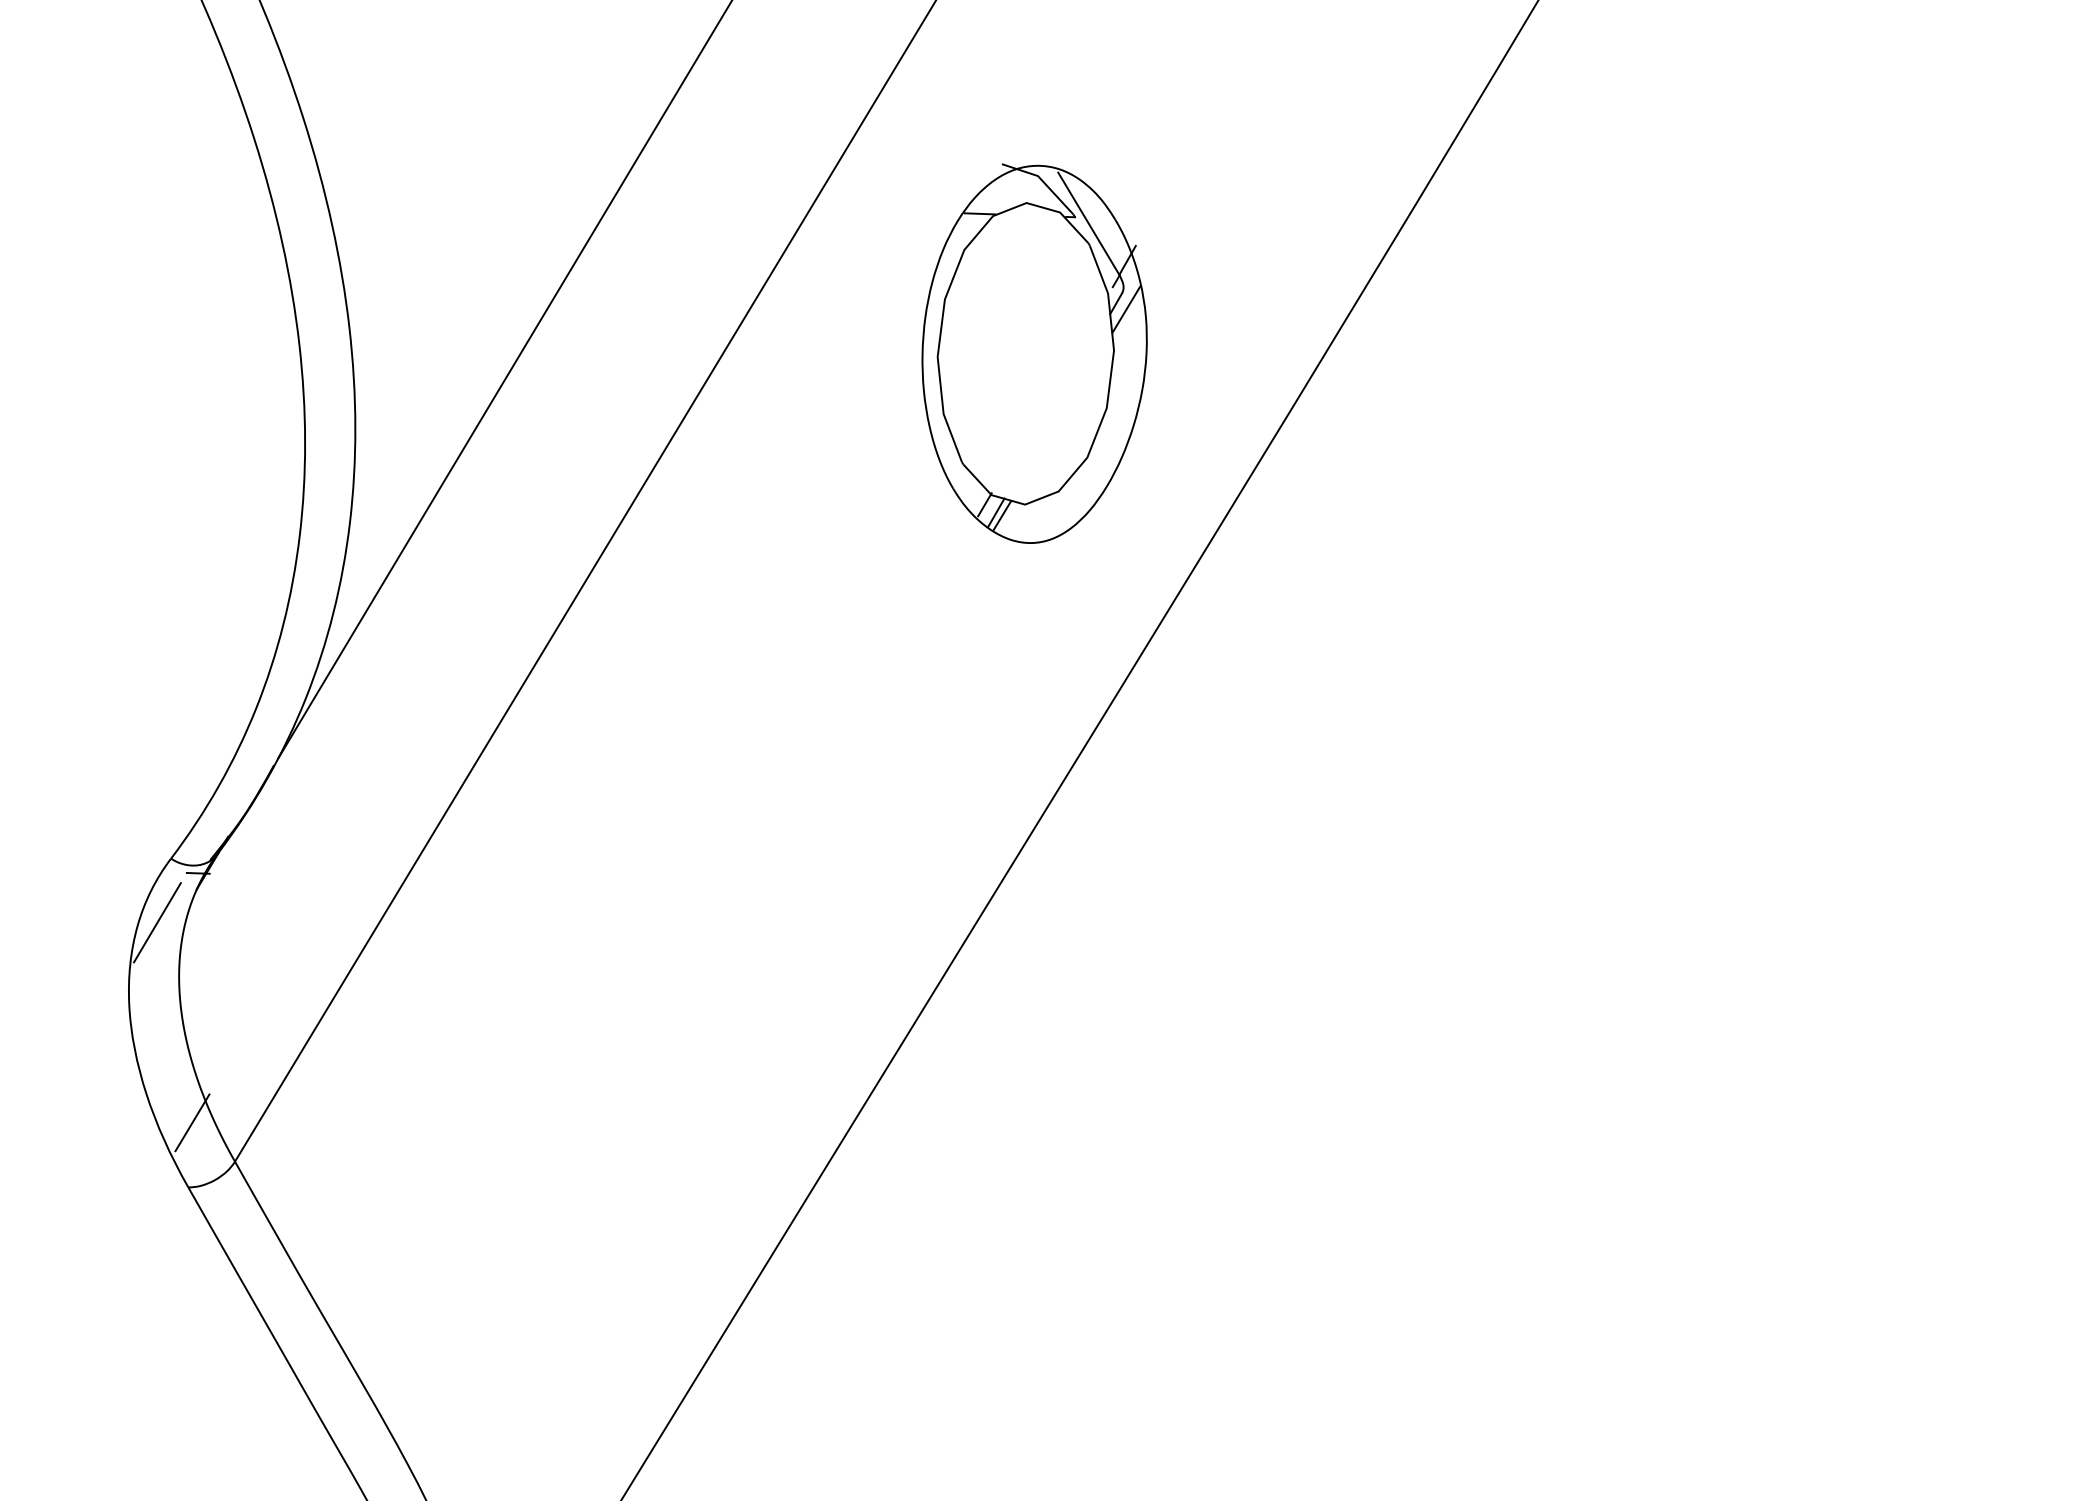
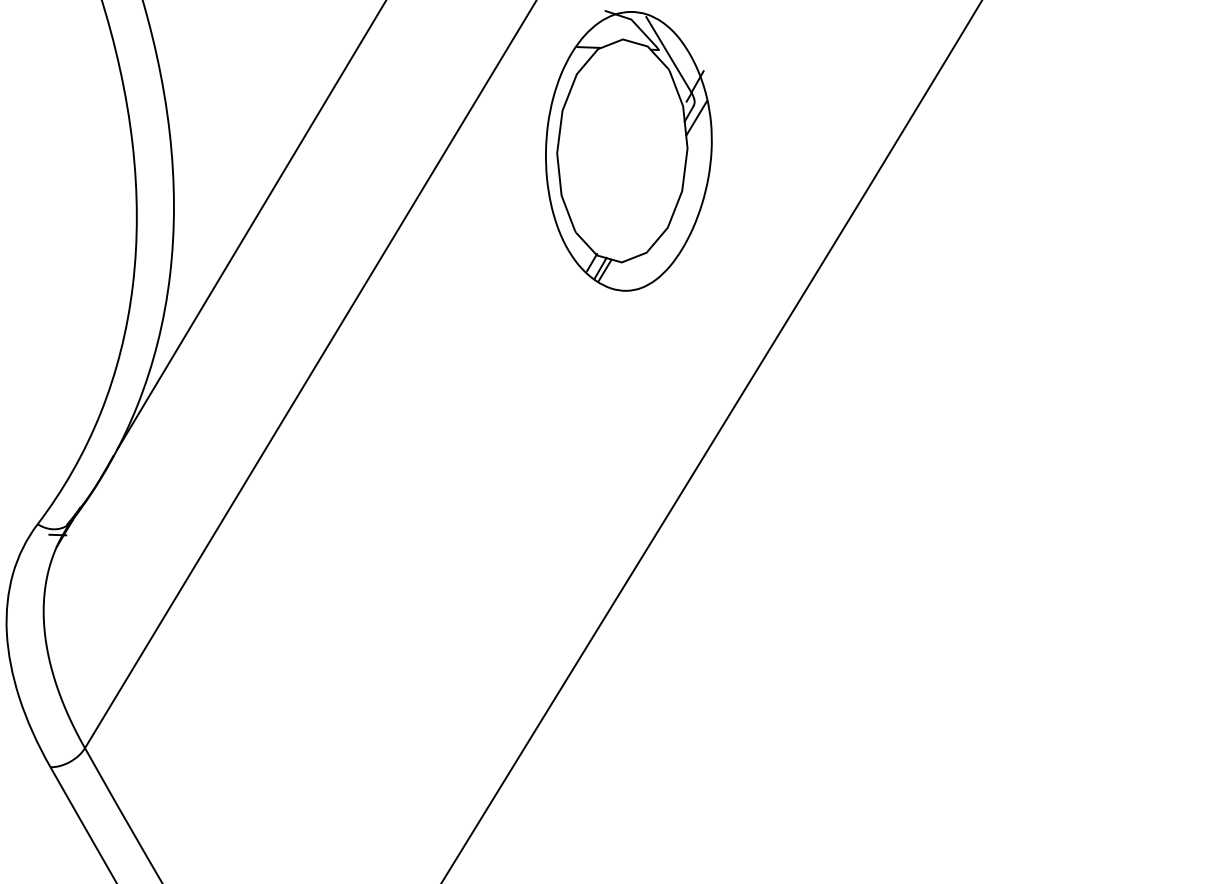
part: (1034, 353) -> (628, 150), moved
line: (157, 922) -> (27, 571), removed
line: (192, 1122) -> (53, 719), removed

